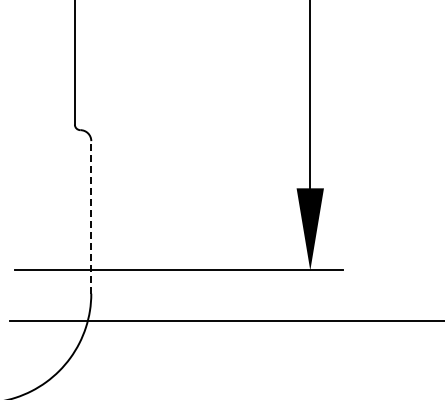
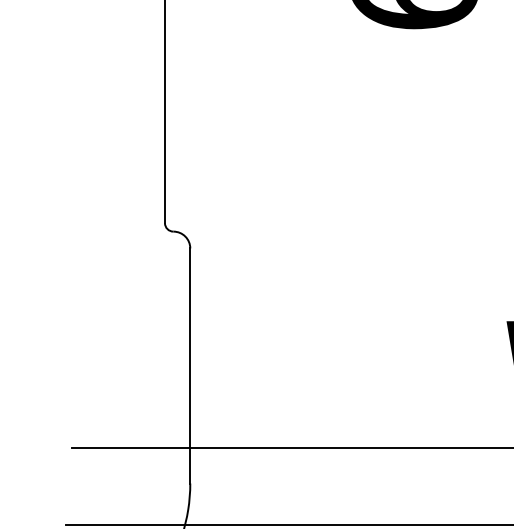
line: (91, 216) -> (190, 364), dashed -> solid

